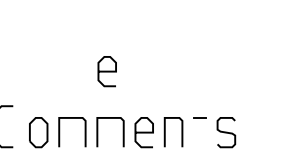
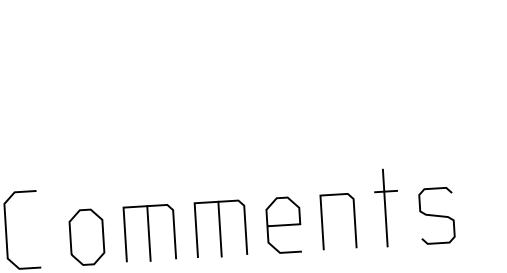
curve: (106, 71) -> (206, 115), removed
line: (199, 126) -> (386, 207), added
line: (71, 132) -> (148, 233), added
line: (110, 132) -> (220, 228), added

